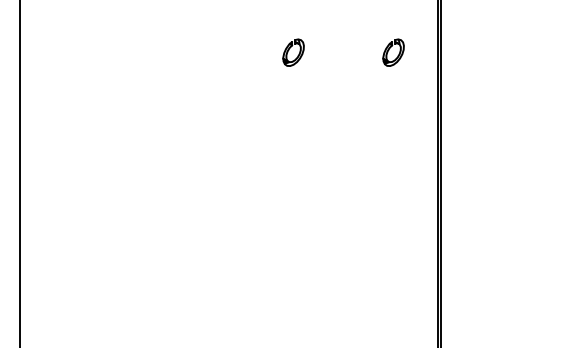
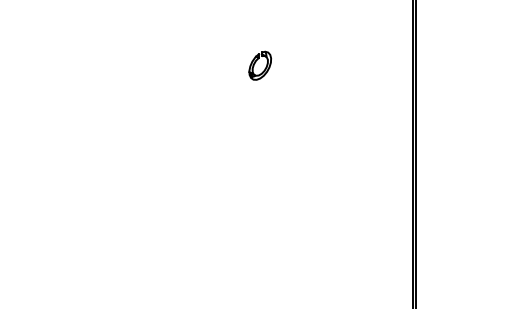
part: (393, 52) -> (365, 65), removed

